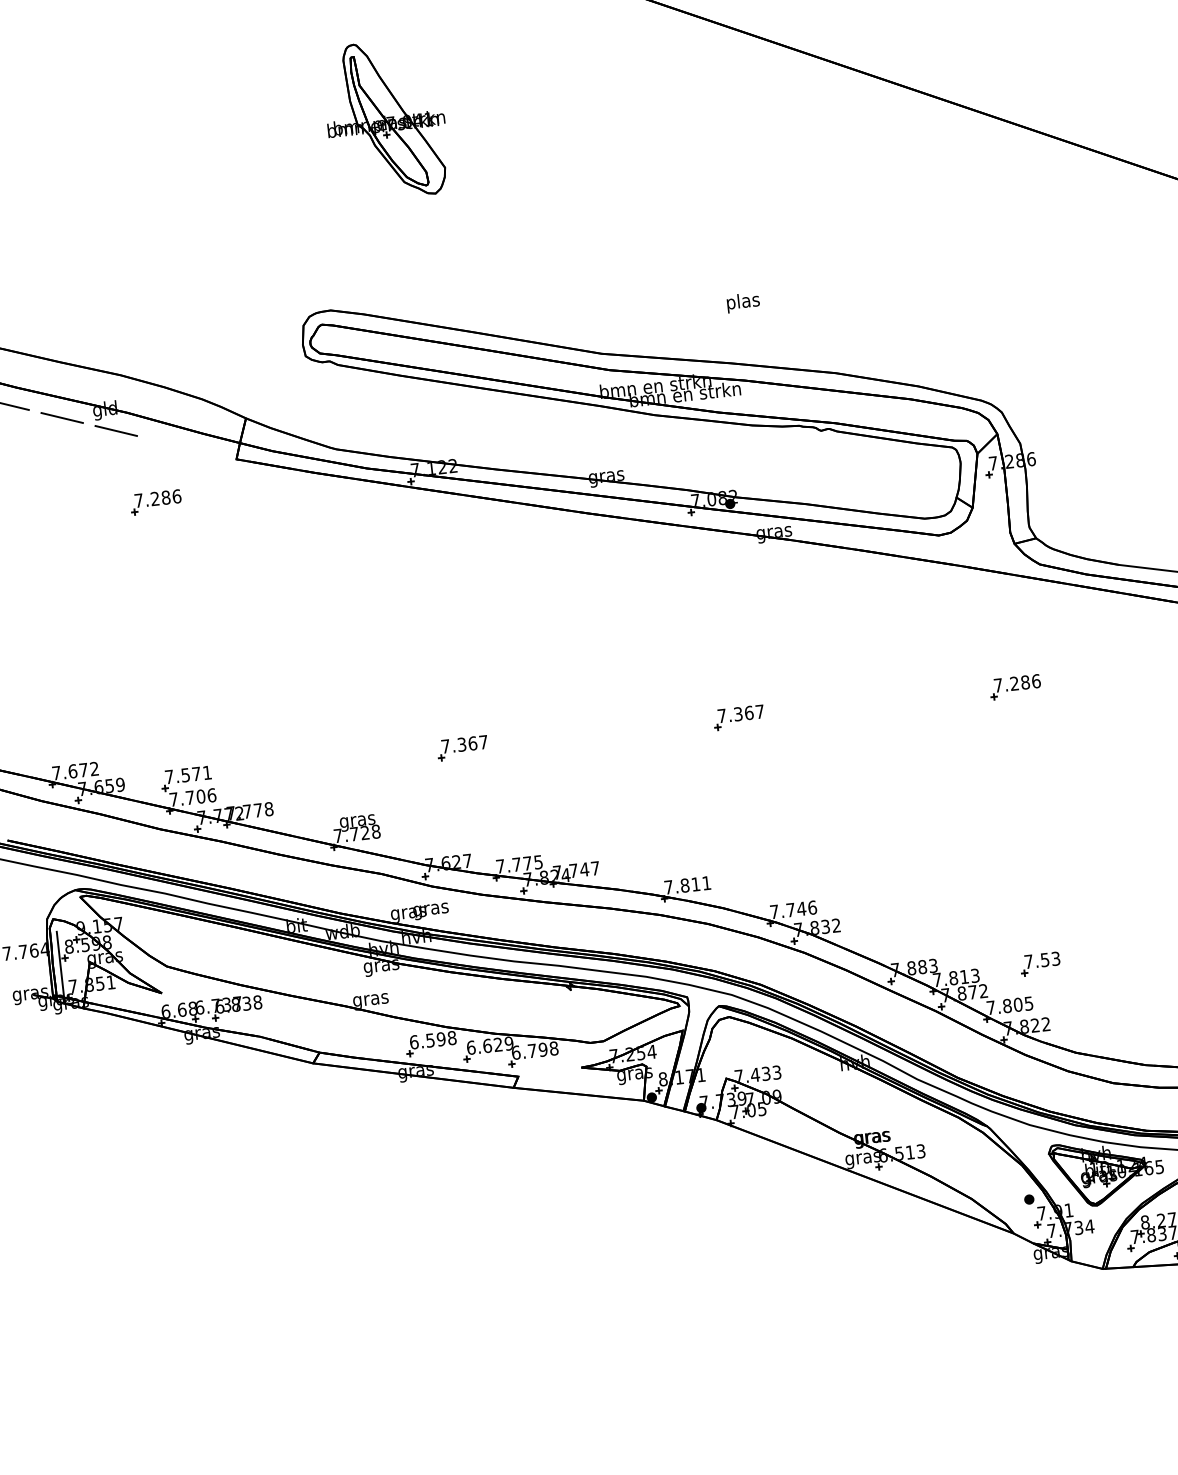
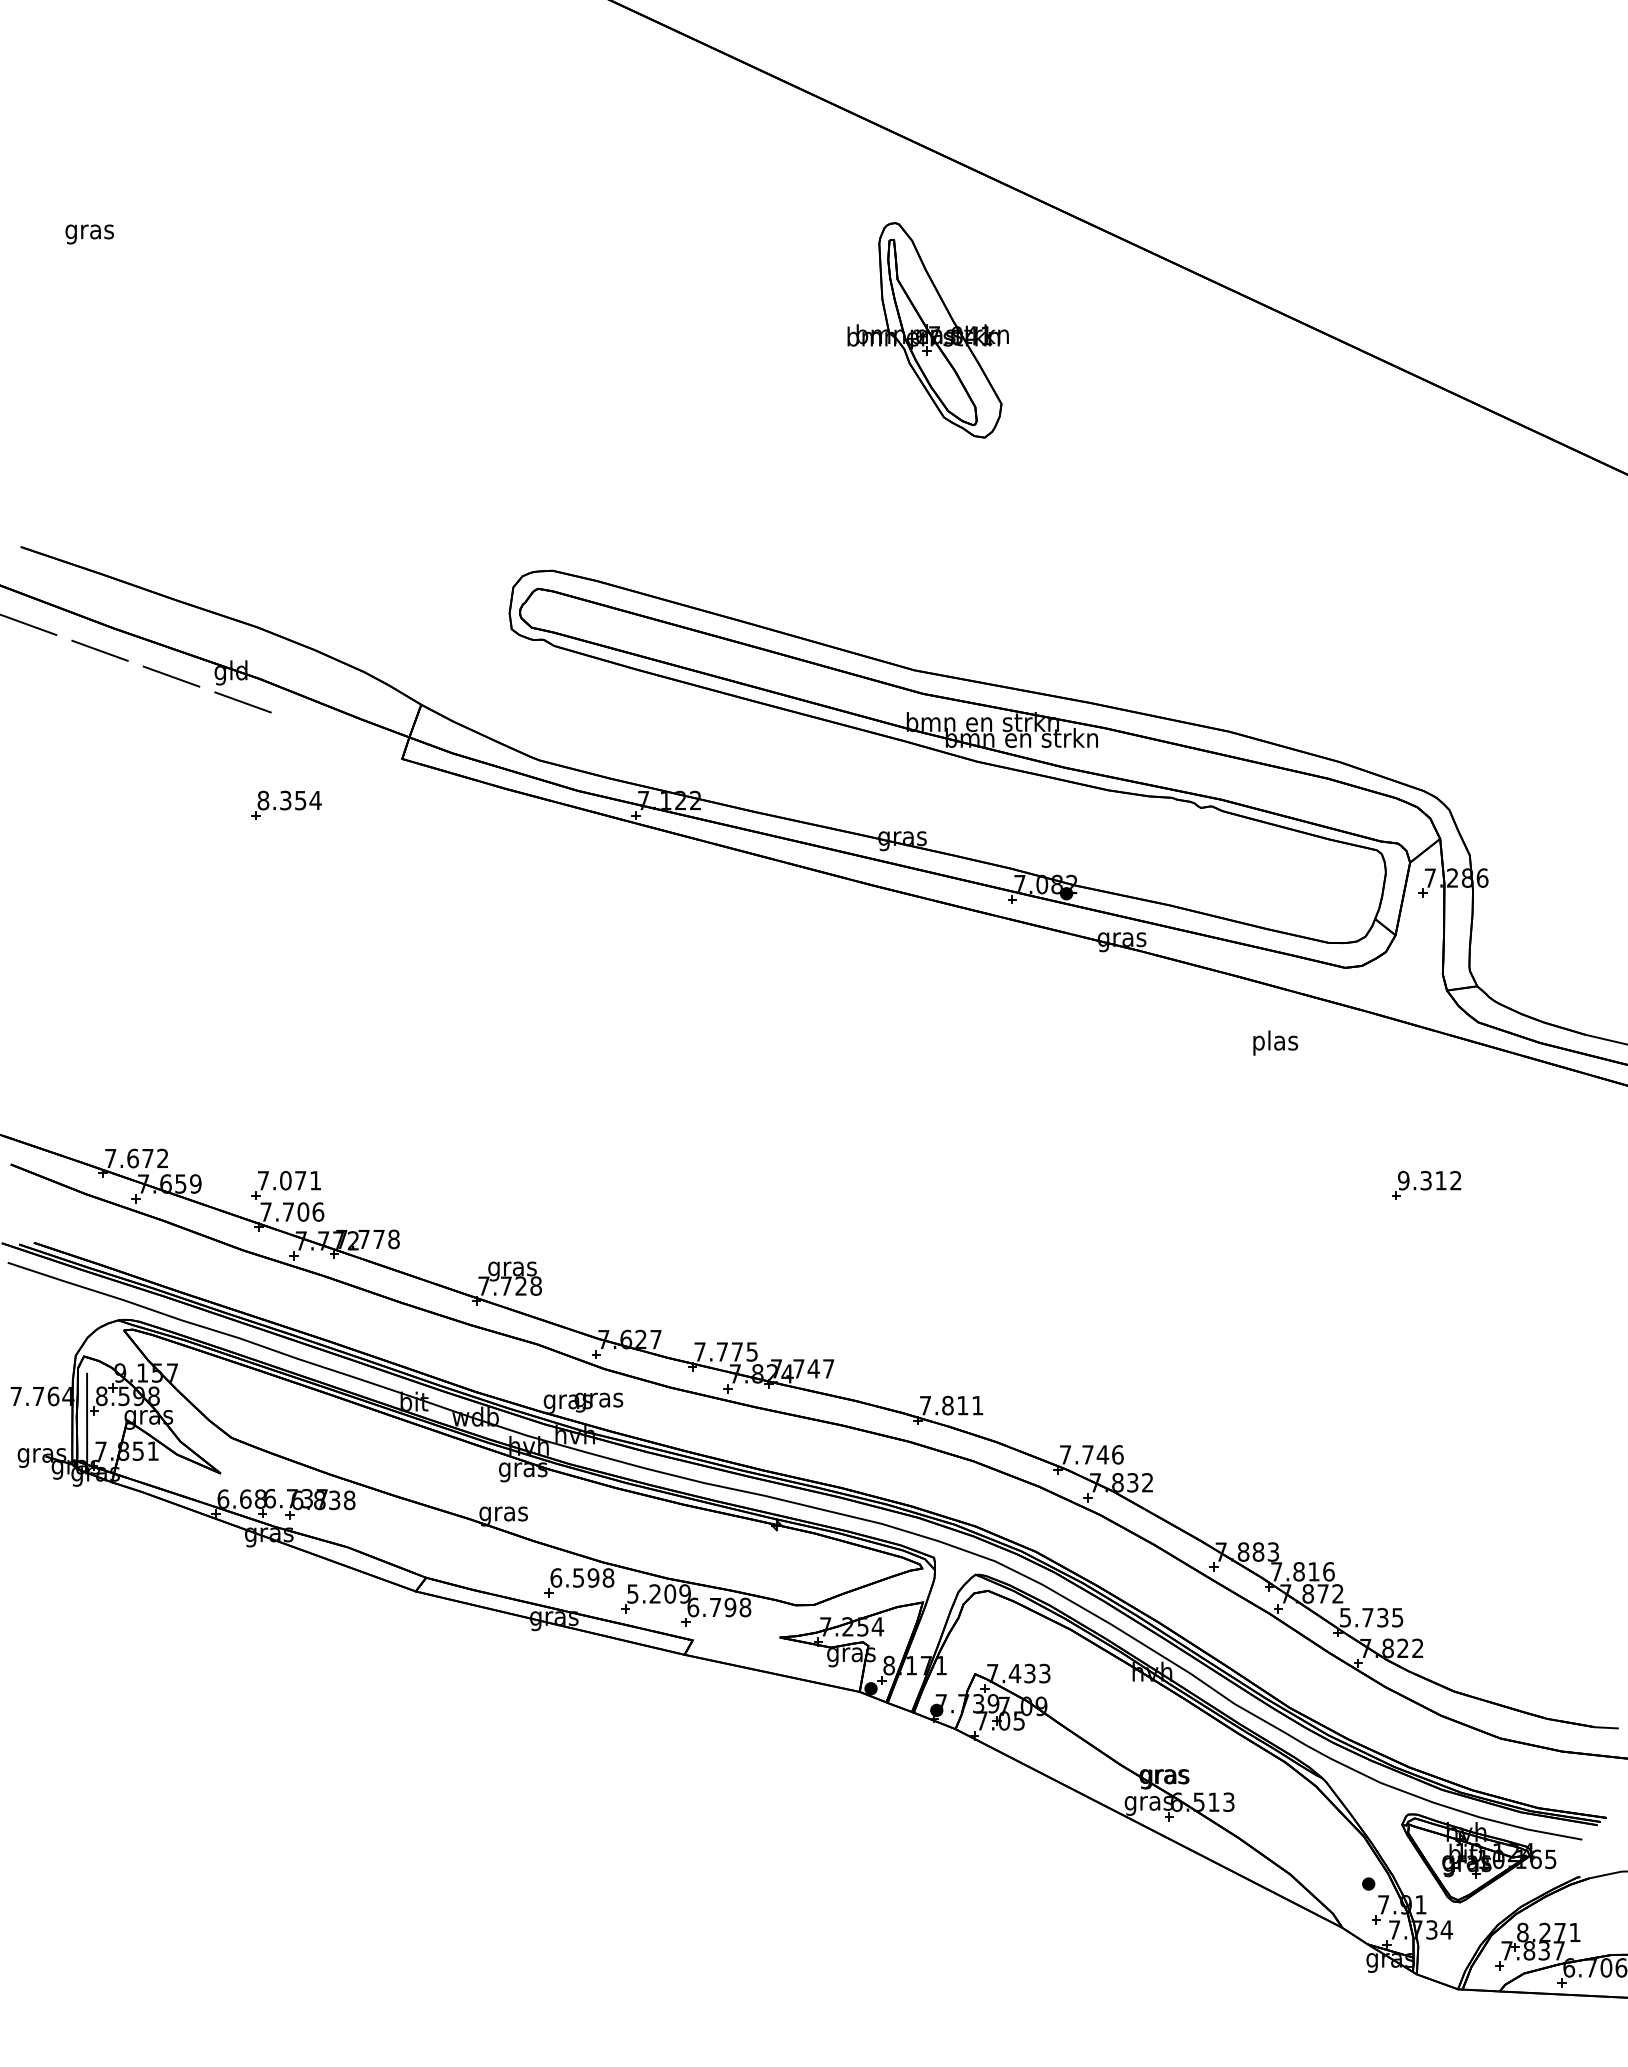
part: (385, 120) -> (927, 330), moved
text: (743, 302) -> (1275, 1042), moved
text: (157, 498) -> (289, 800), 7.286 -> 8.354
text: (1017, 683) -> (1429, 1180), 7.286 -> 9.312
part: (738, 716) -> (1046, 1184), removed
part: (462, 747) -> (666, 1184), removed
text: (185, 775) -> (285, 1180), 7.571 -> 7.071
part: (1040, 963) -> (1419, 1565), removed
text: (975, 975) -> (1328, 1571), 7.813 -> 7.816
text: (1004, 1006) -> (1364, 1617), 7.805 -> 5.735
text: (484, 1045) -> (651, 1593), 6.629 -> 5.209

